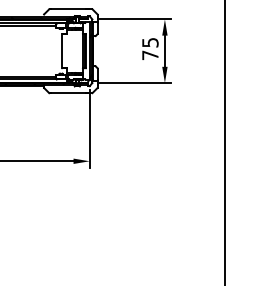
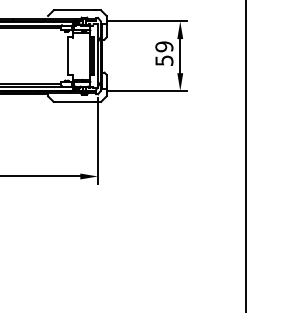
text: (150, 48) -> (164, 53), 75 -> 59

